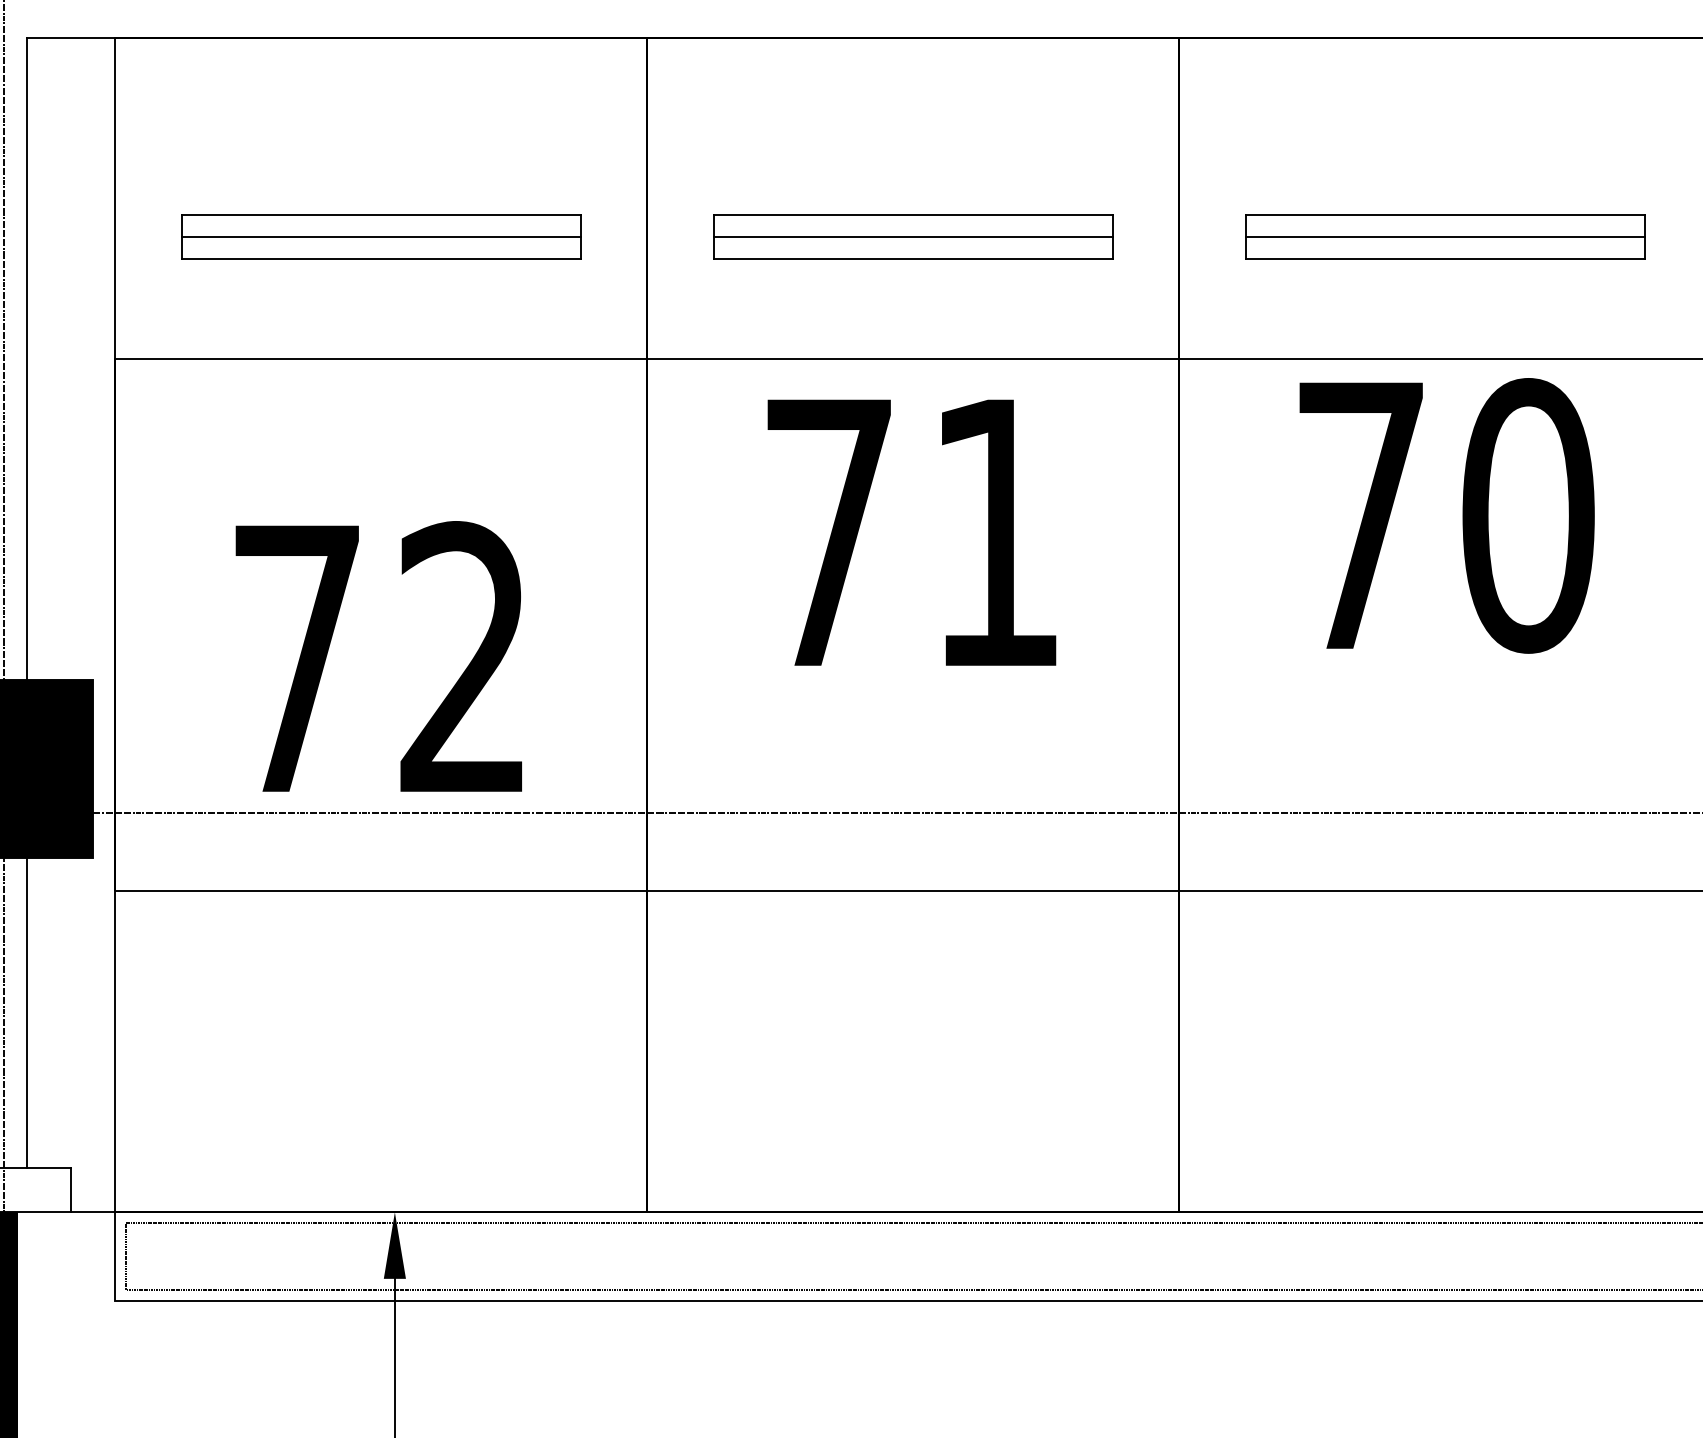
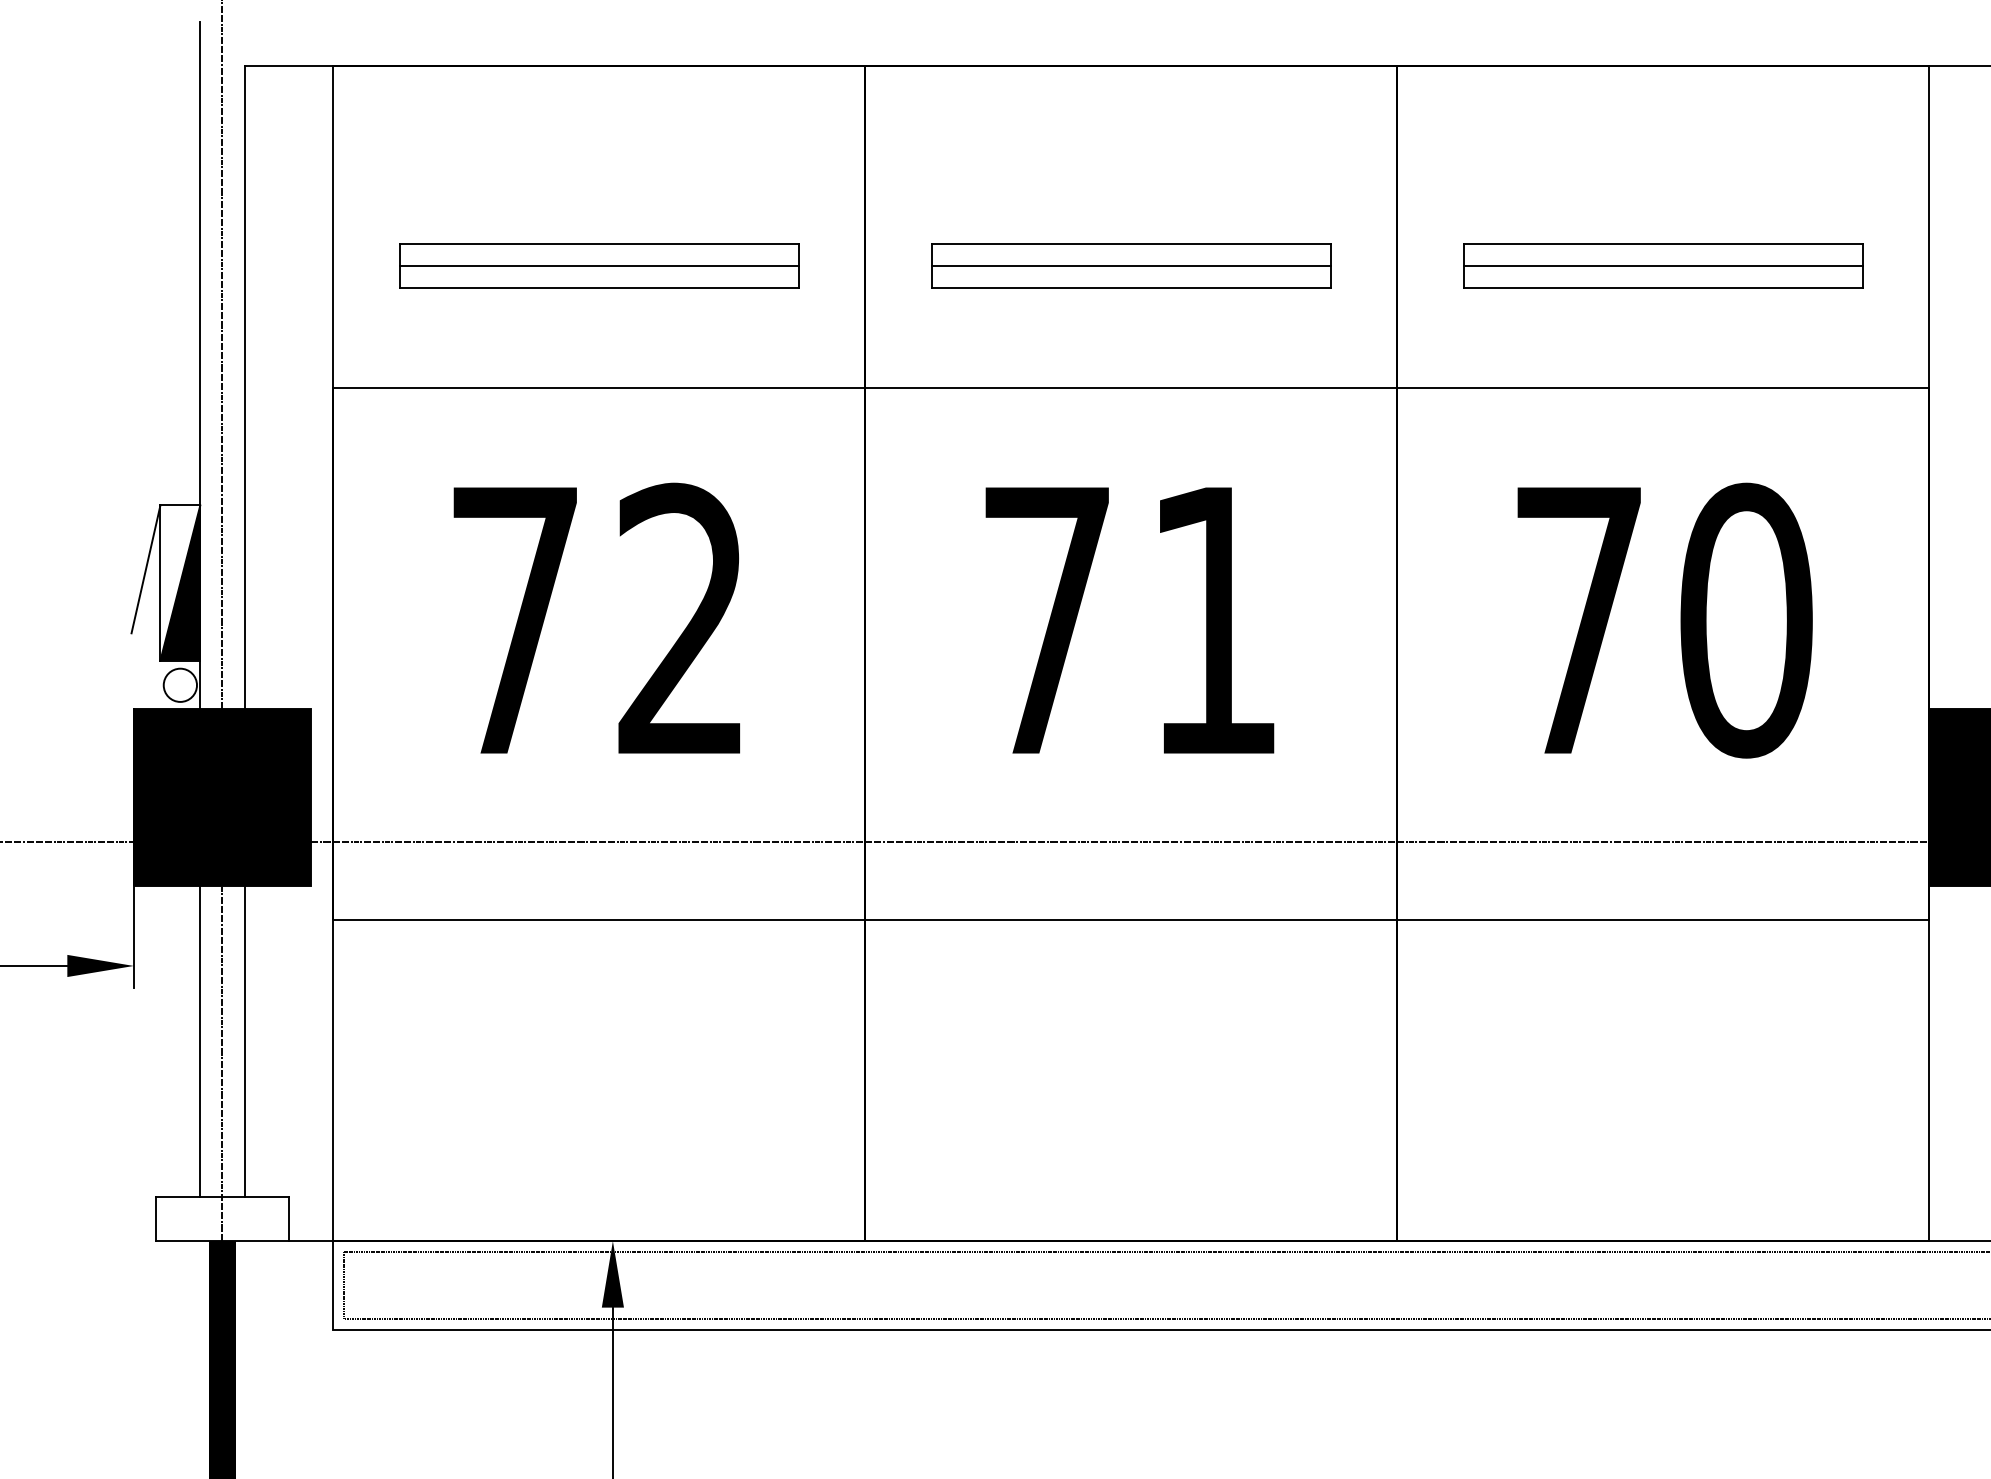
text: (1446, 515) -> (1664, 620), moved
text: (911, 532) -> (1129, 620), moved
text: (378, 655) -> (596, 617), moved

